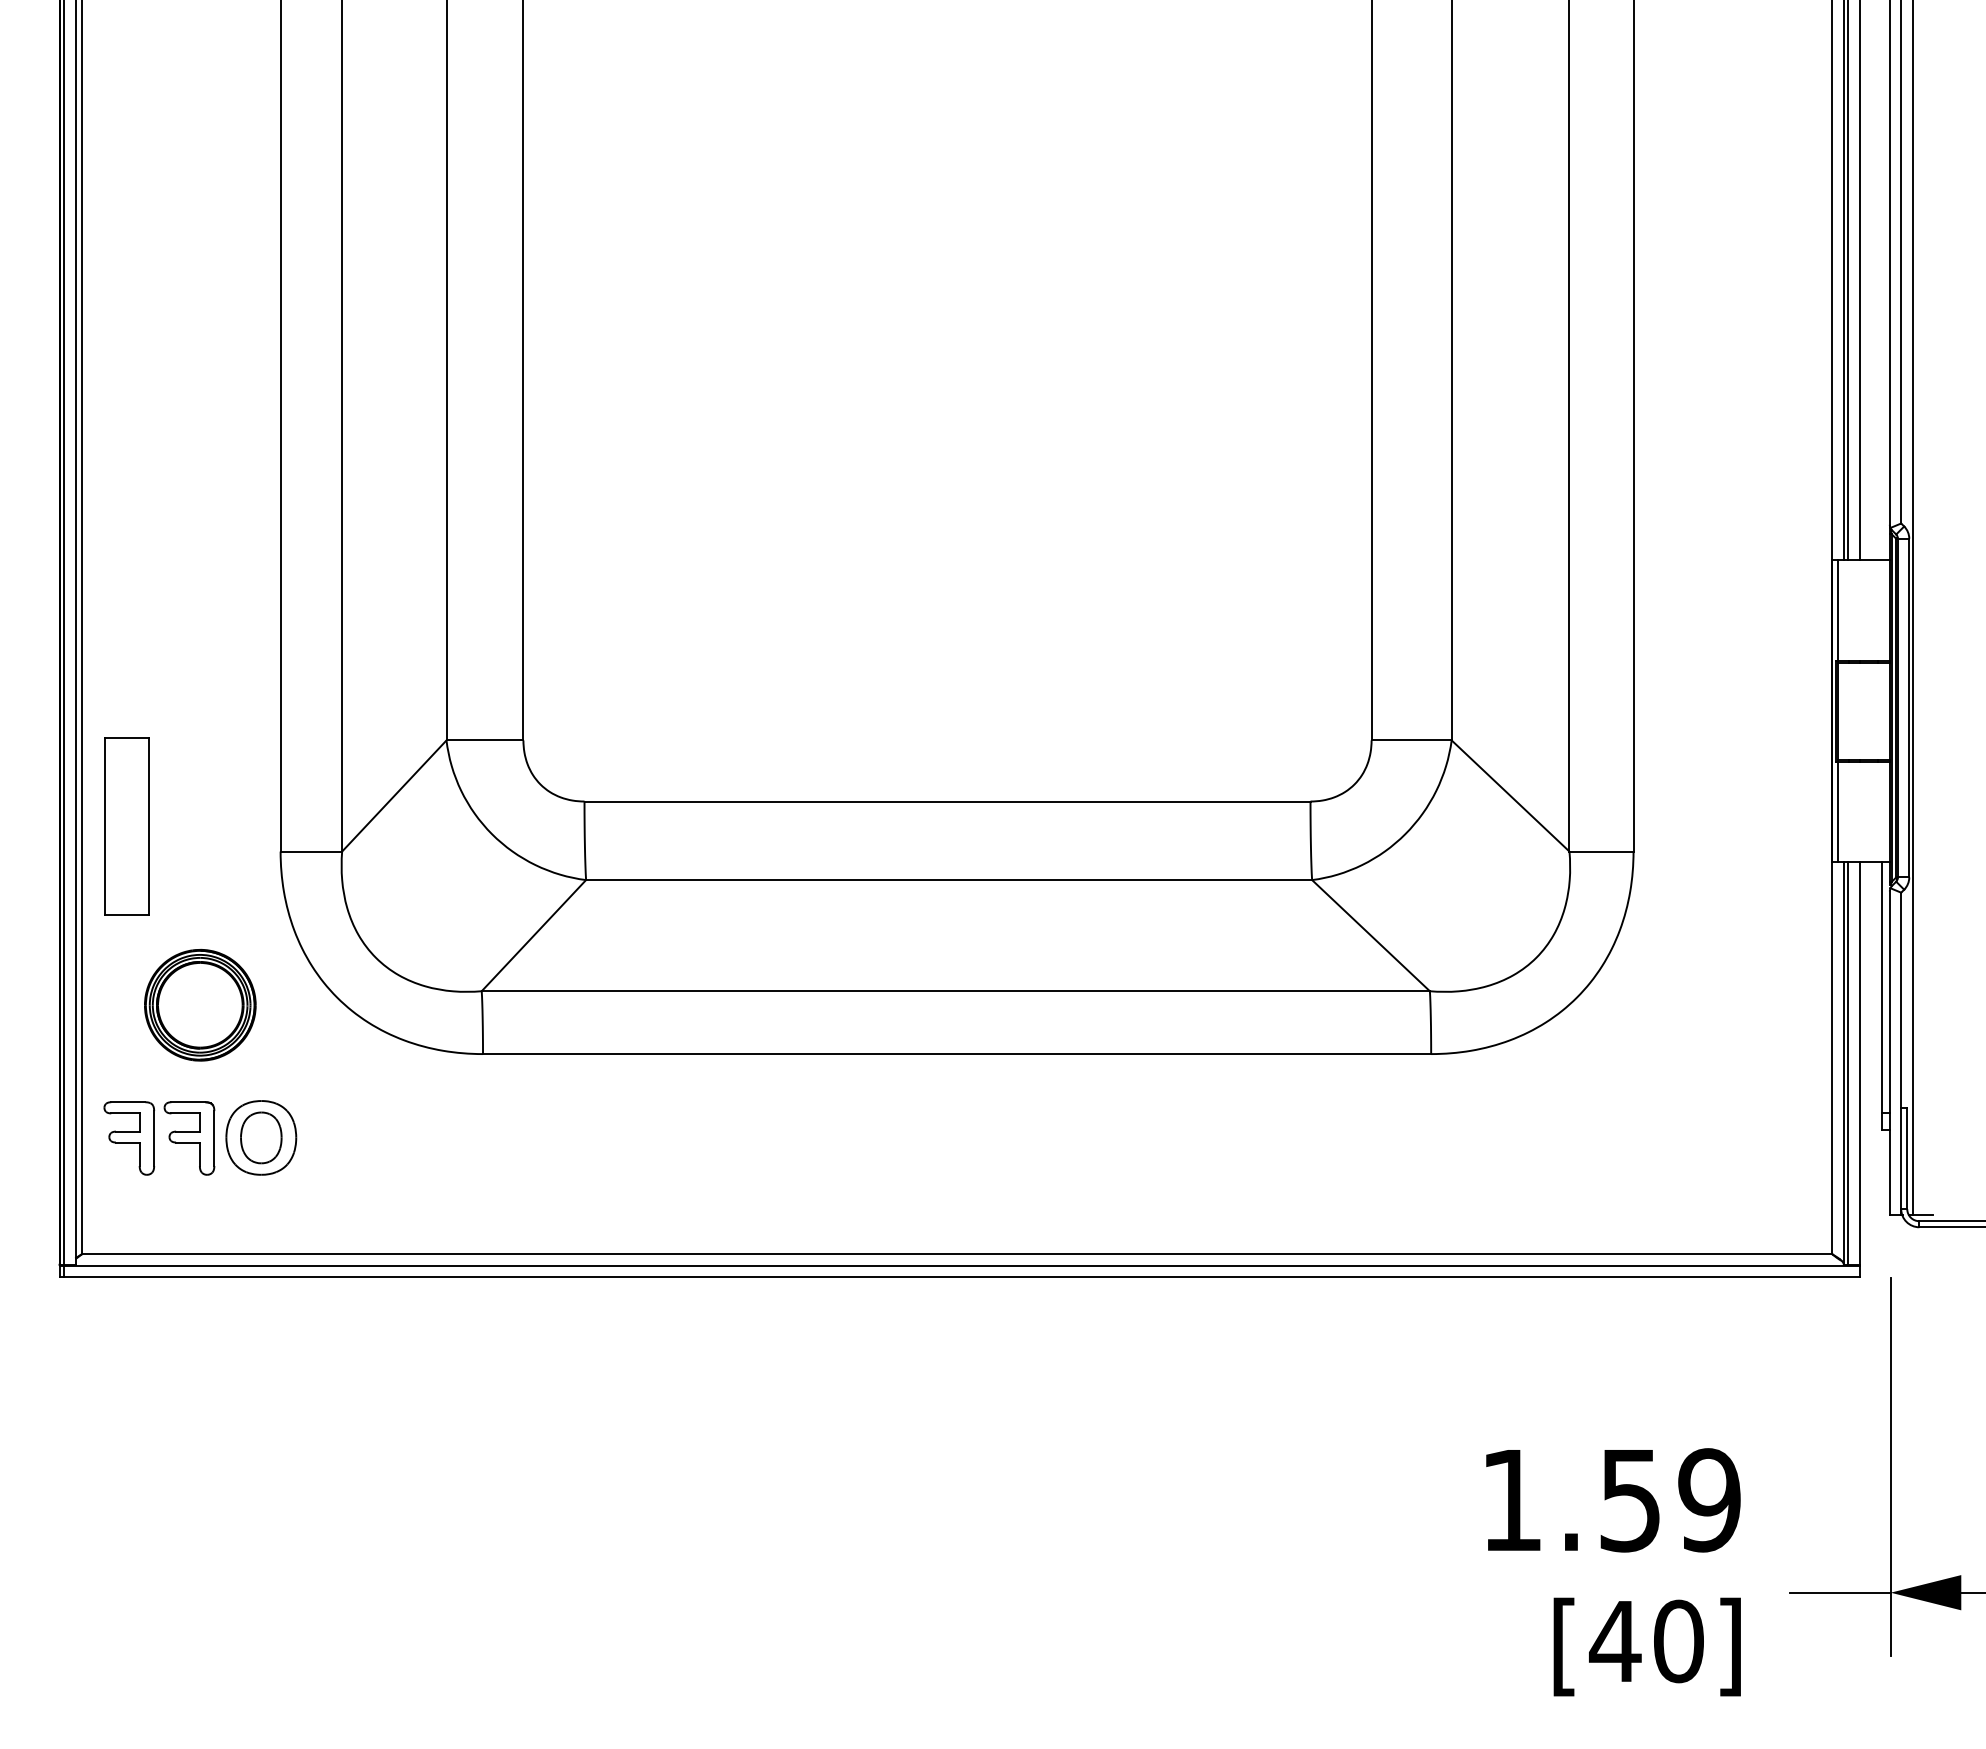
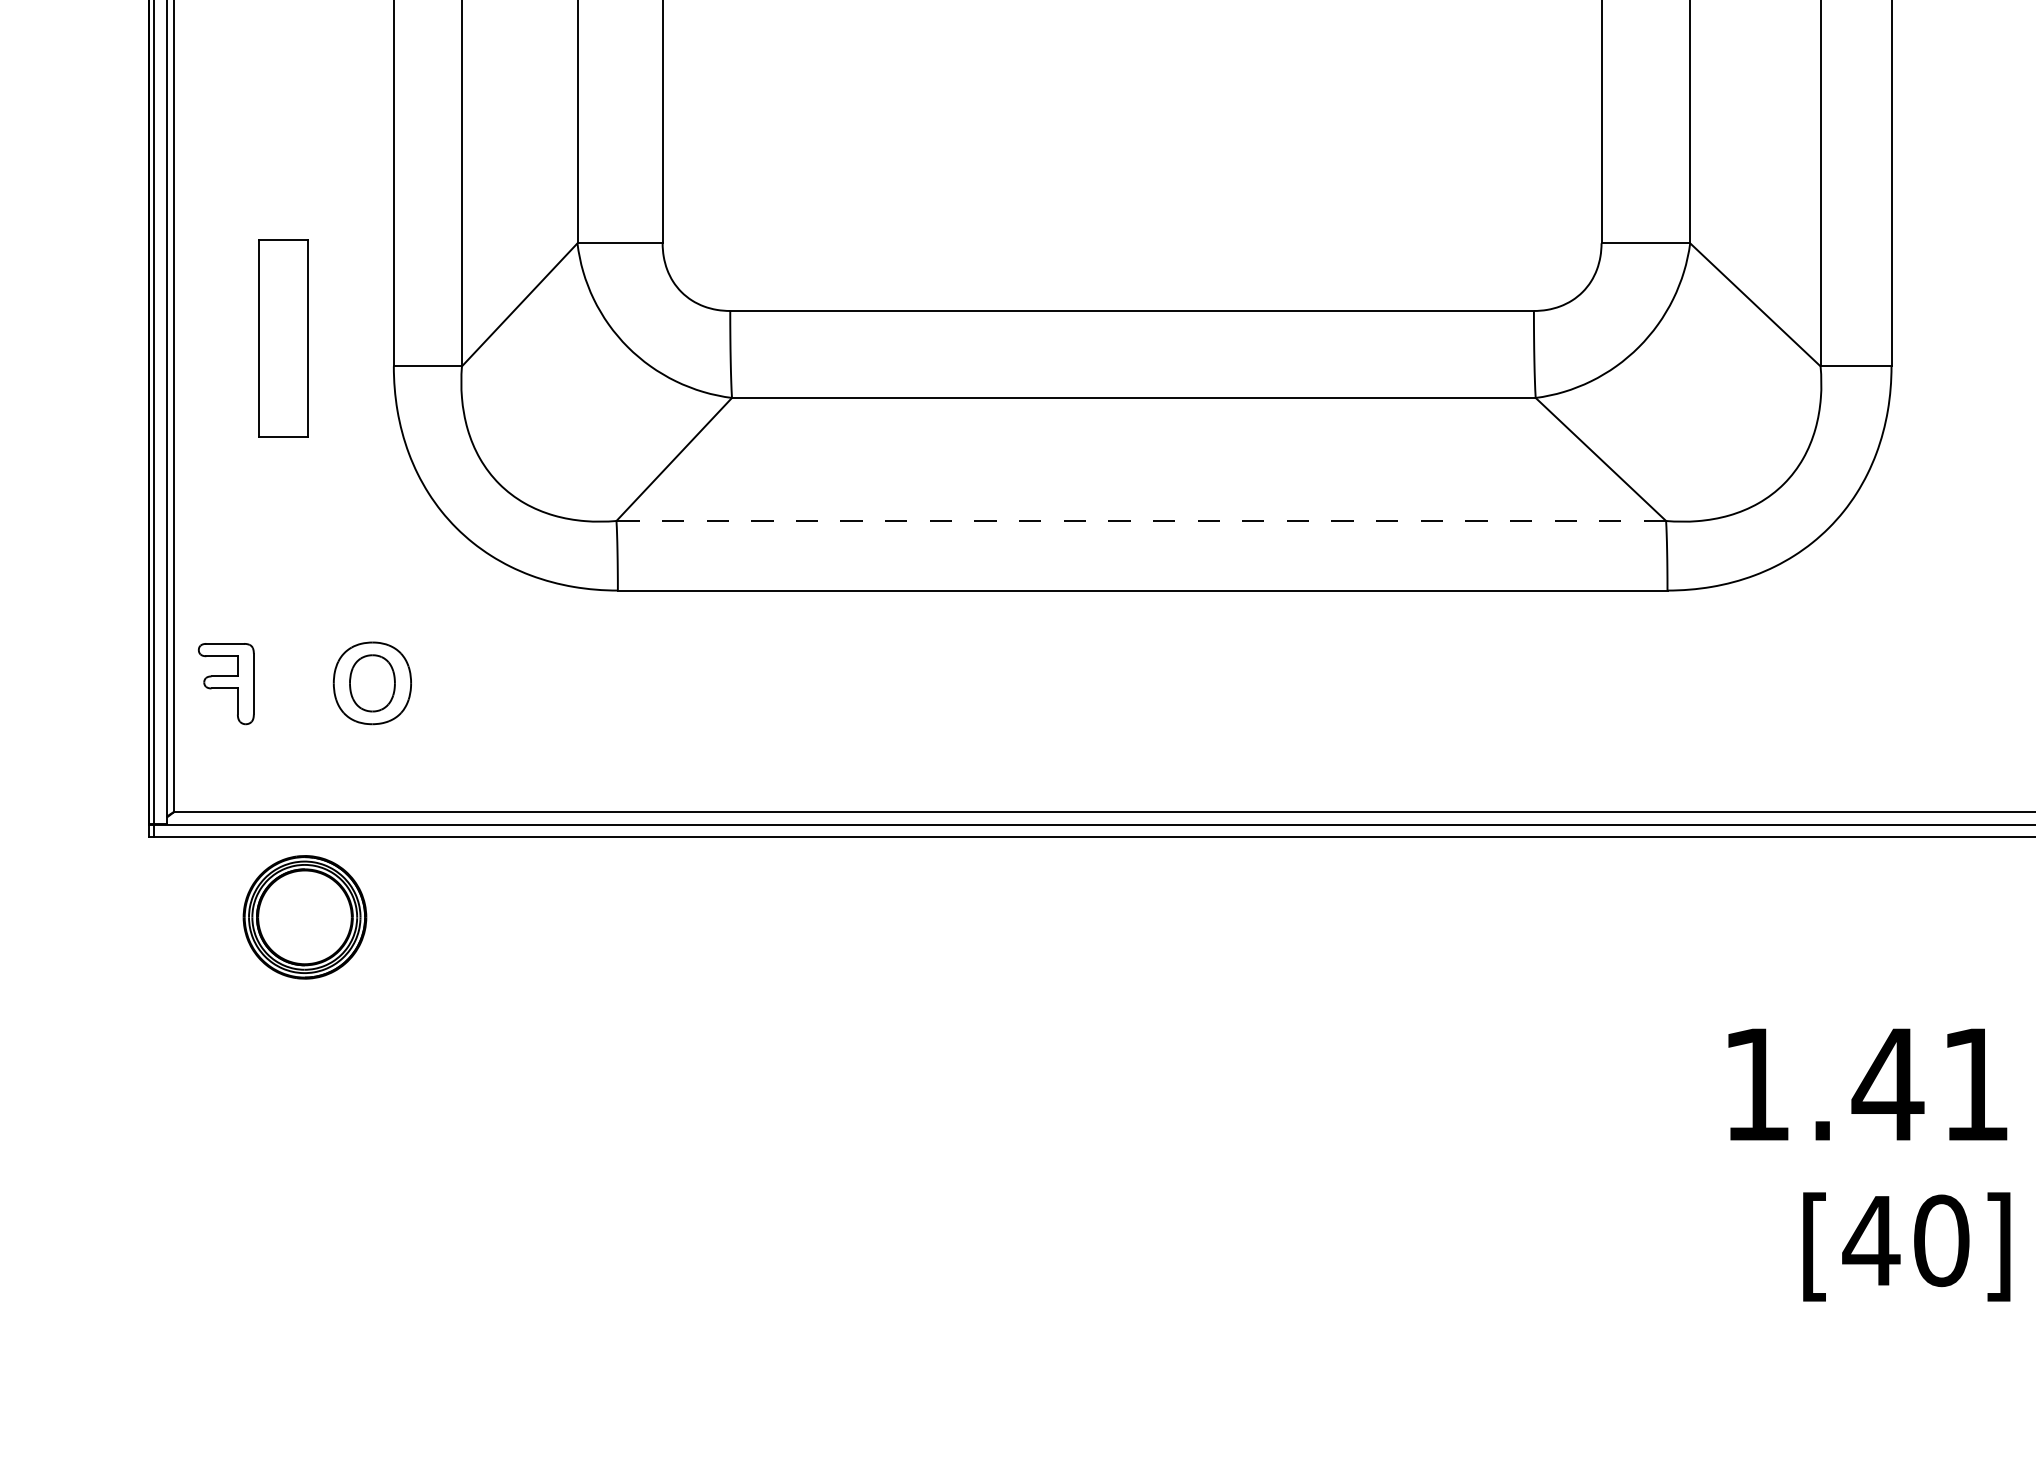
part: (126, 826) -> (283, 338), moved
line: (955, 991) -> (1140, 521), solid -> dashed
part: (200, 1005) -> (305, 917), moved
part: (189, 1138) -> (292, 684), removed
text: (1668, 1500) -> (1930, 1084), 1.59 -> 1.41

